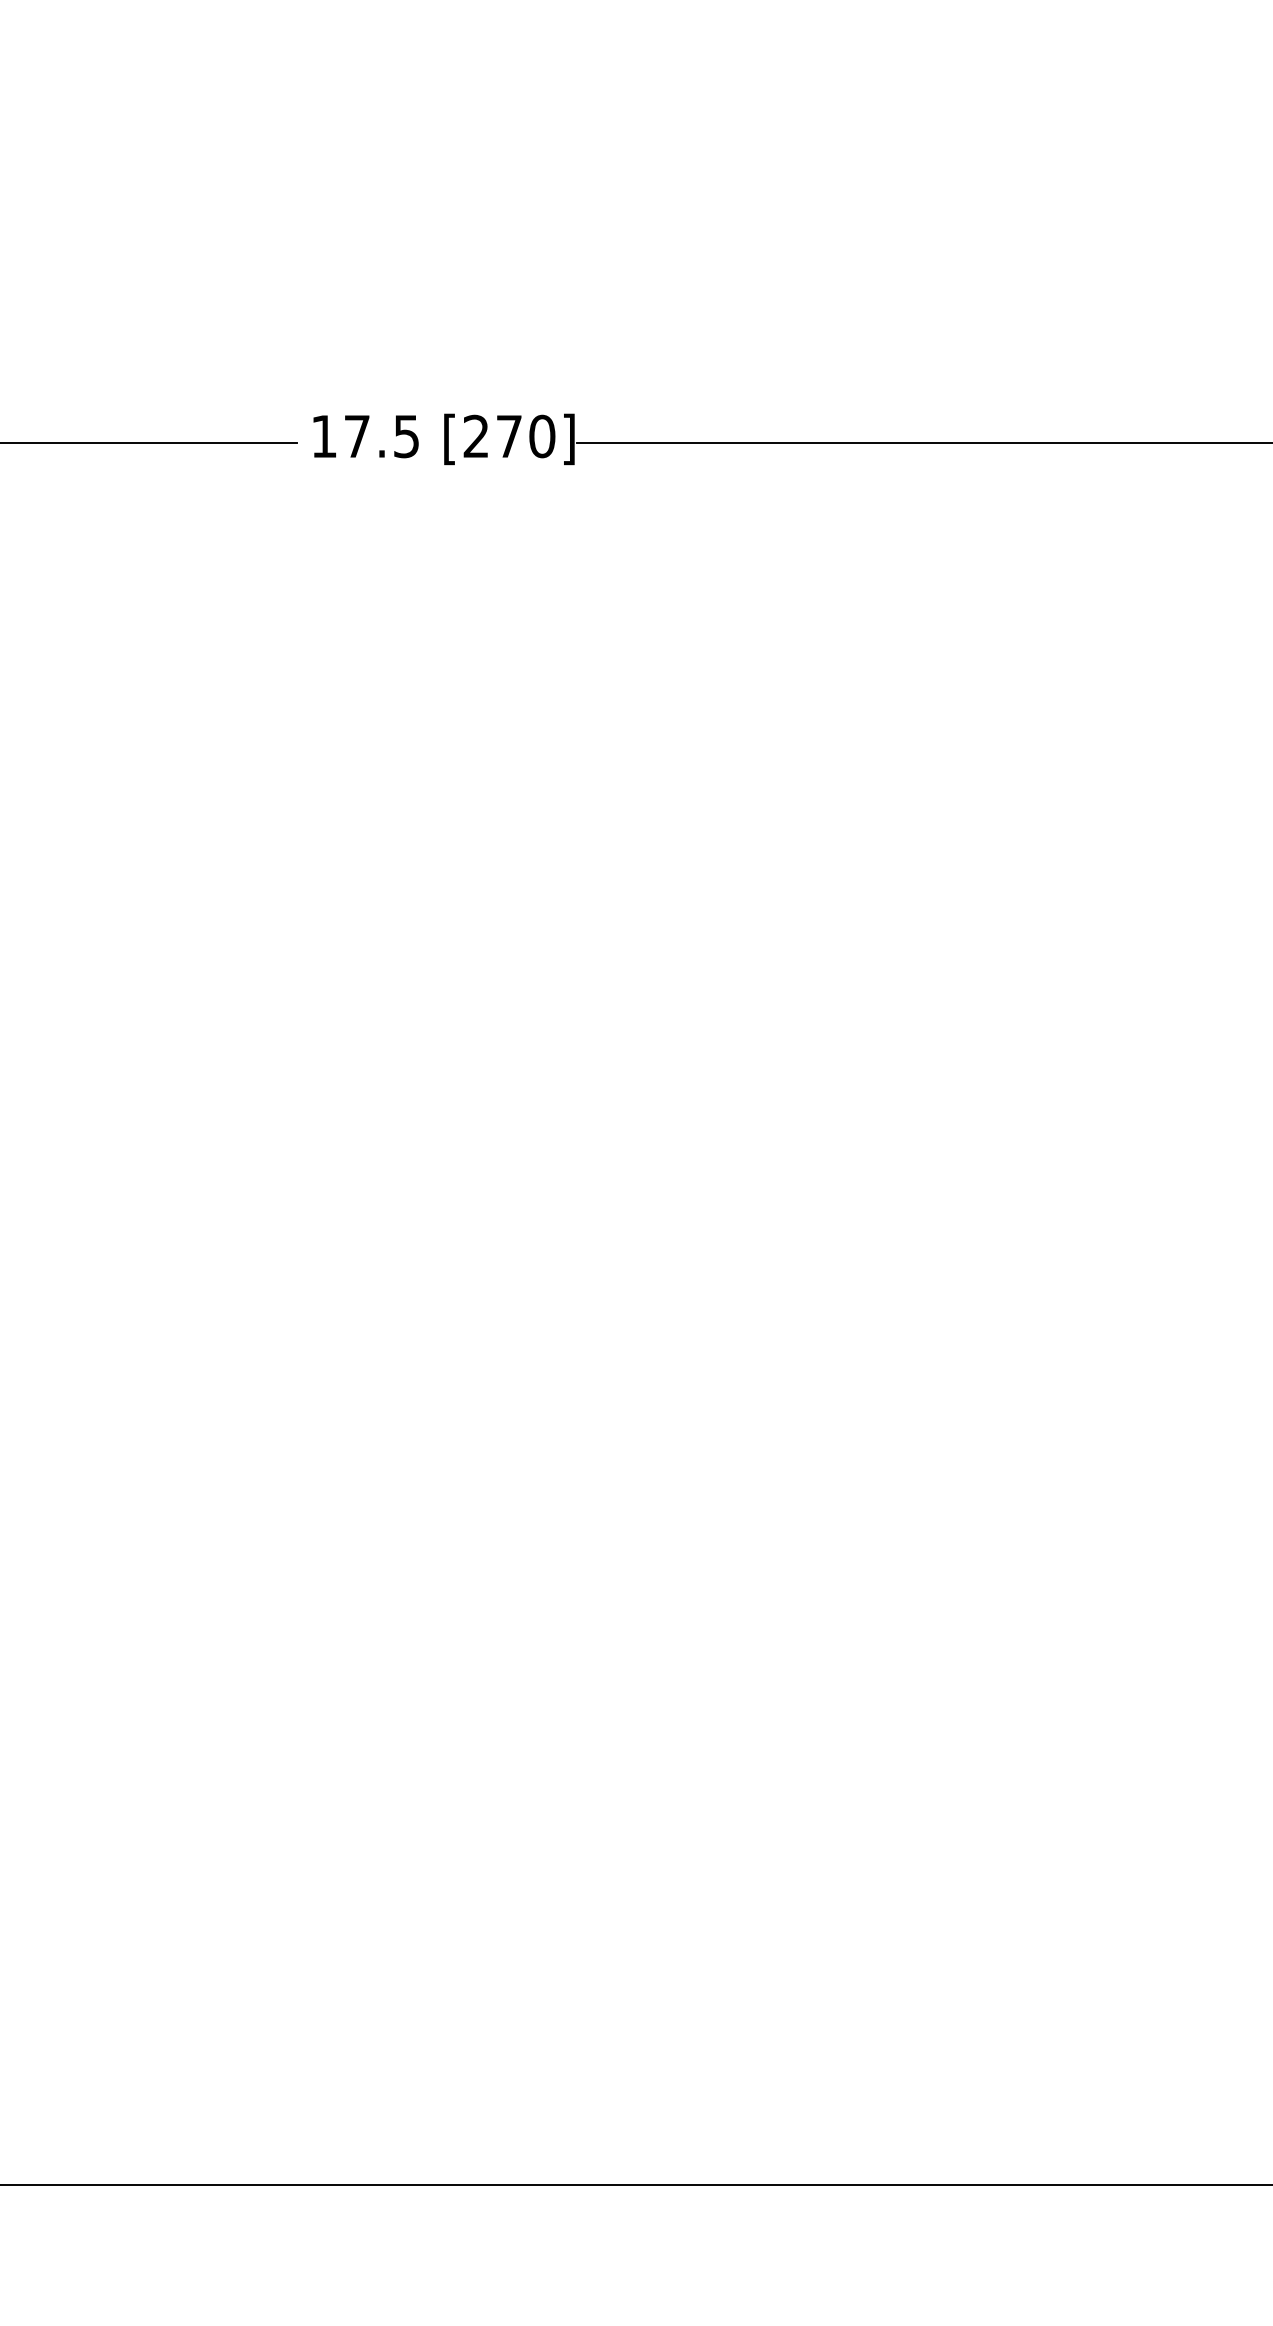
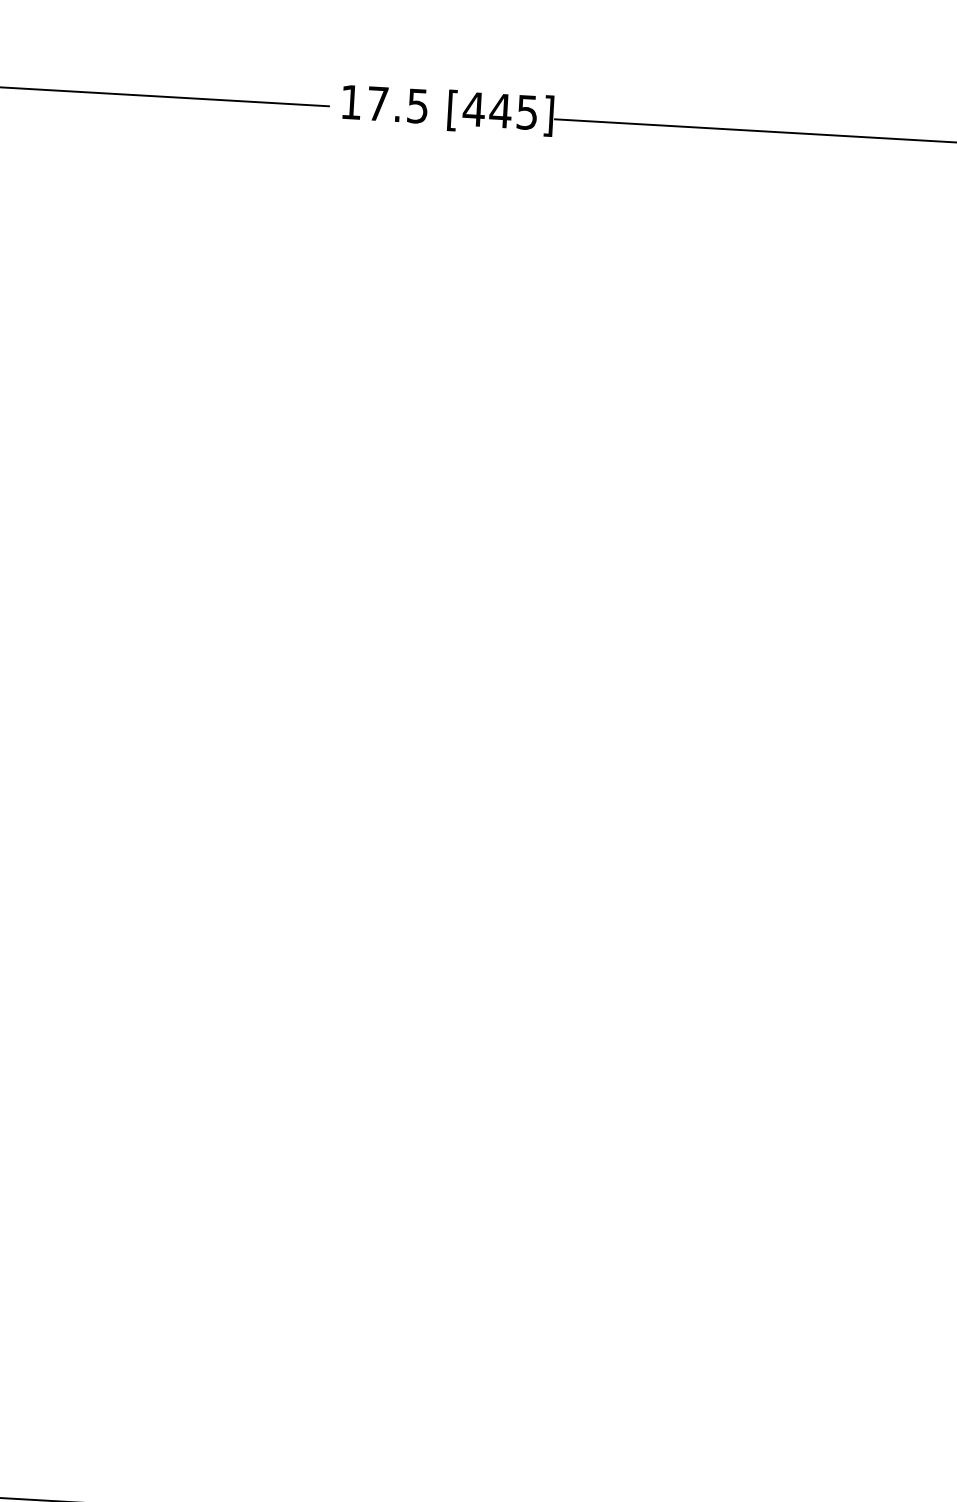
text: (508, 436) -> (500, 110), [270] -> [445]

